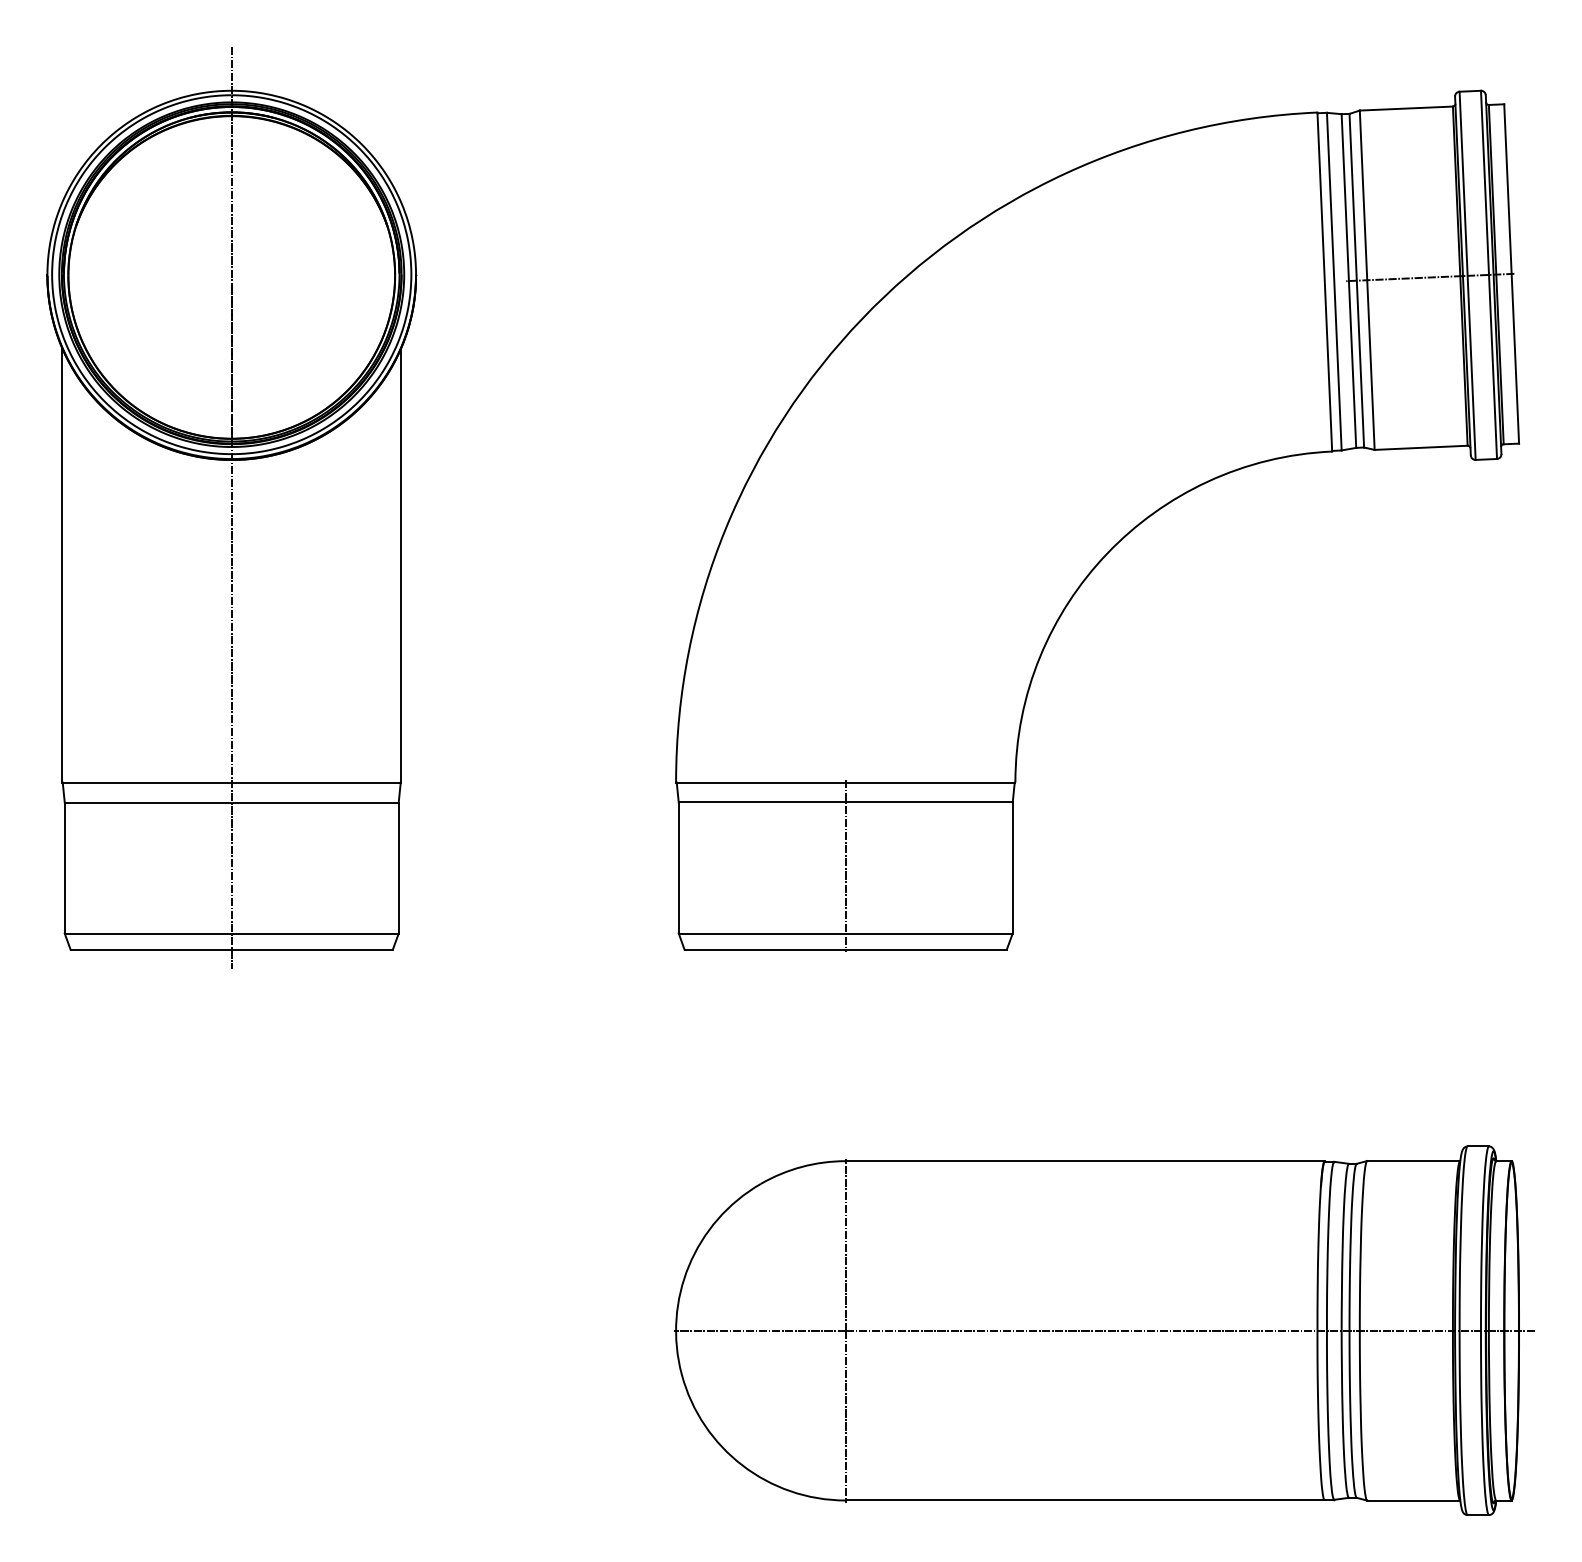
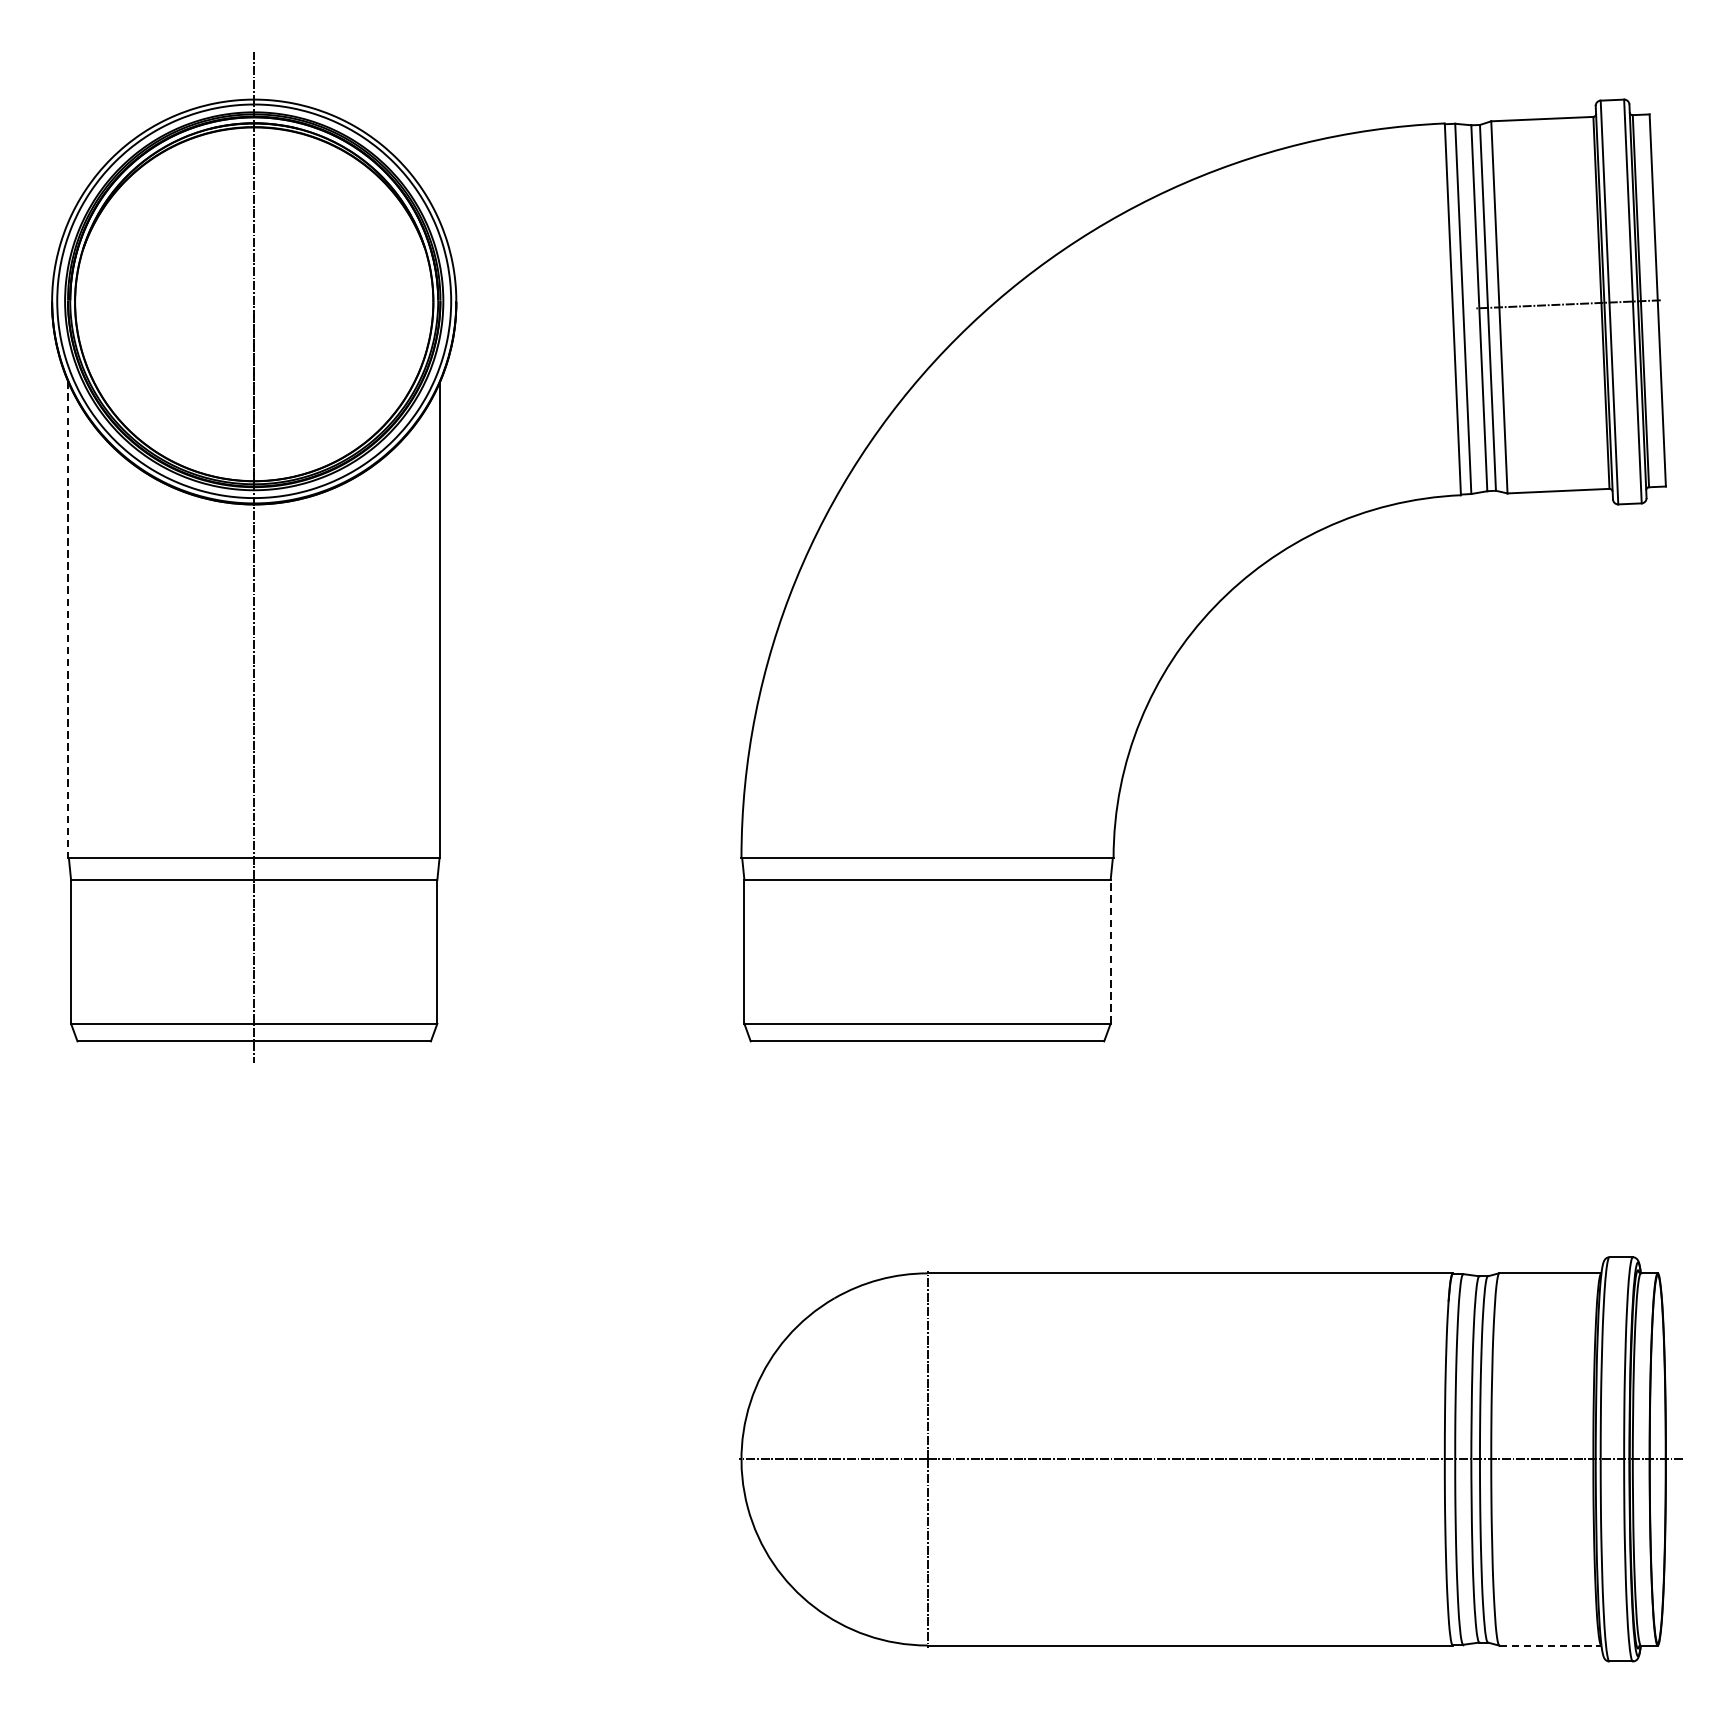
line: (62, 565) -> (68, 620), solid -> dashed
line: (845, 865) -> (927, 949), removed
line: (1012, 867) -> (1110, 951), solid -> dashed
line: (1414, 1500) -> (1551, 1645), solid -> dashed

